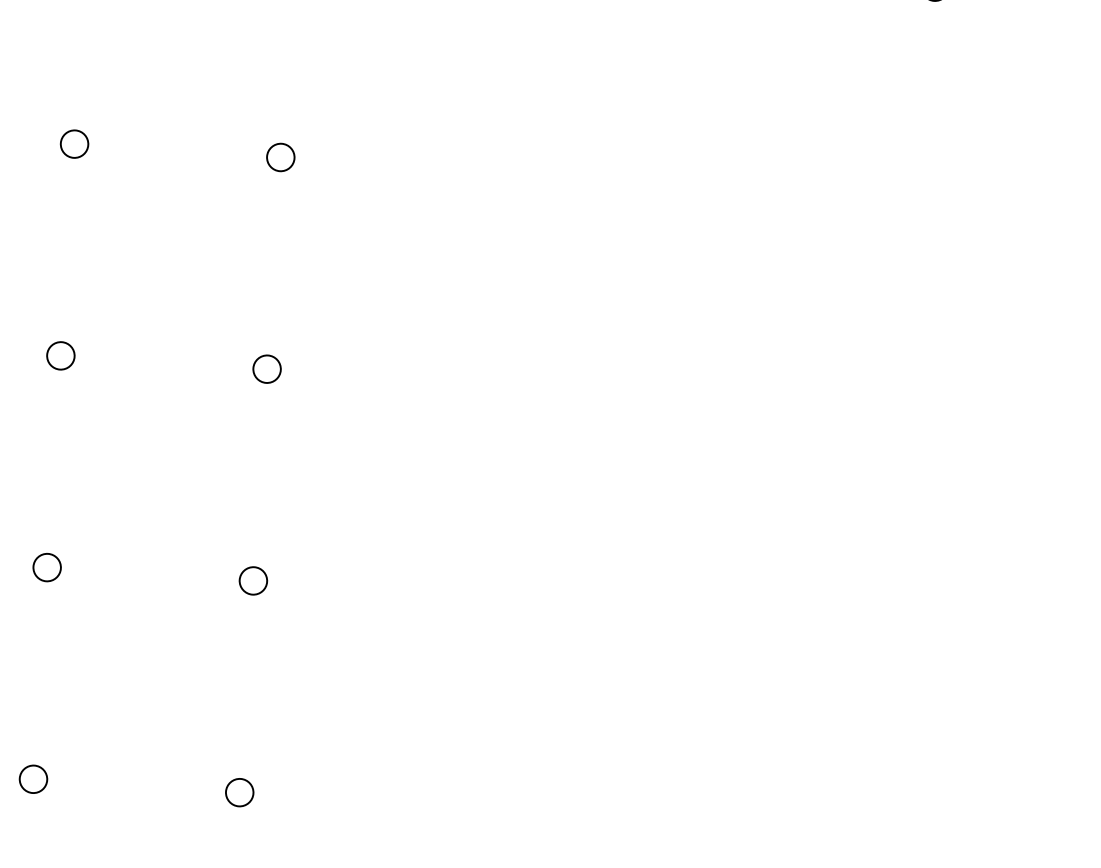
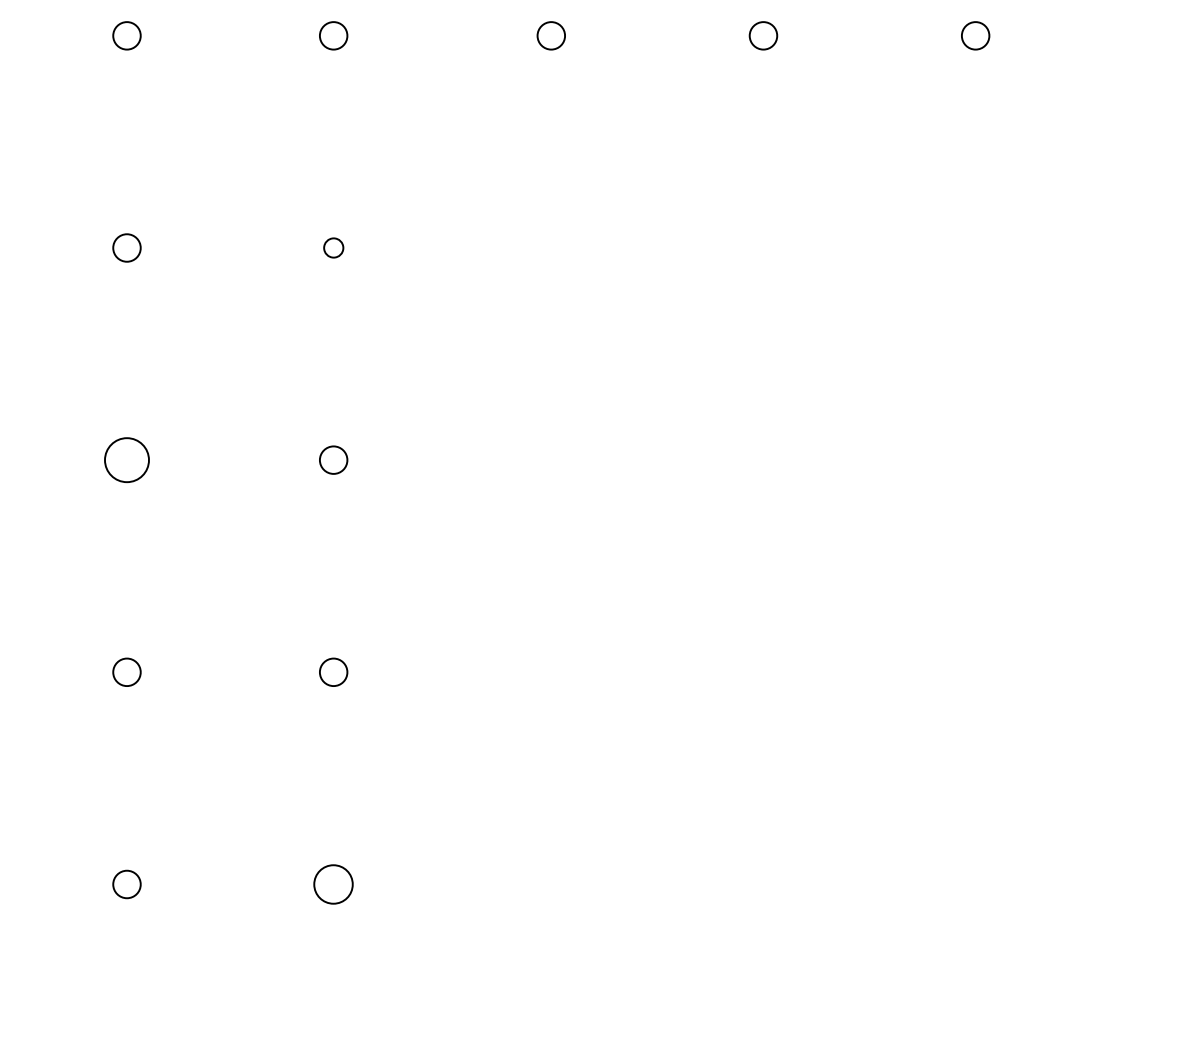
circle: (280, 156) -> (333, 247), size x0.7
circle: (60, 355) -> (126, 459), size x1.6
circle: (239, 792) -> (333, 884), size x1.4

